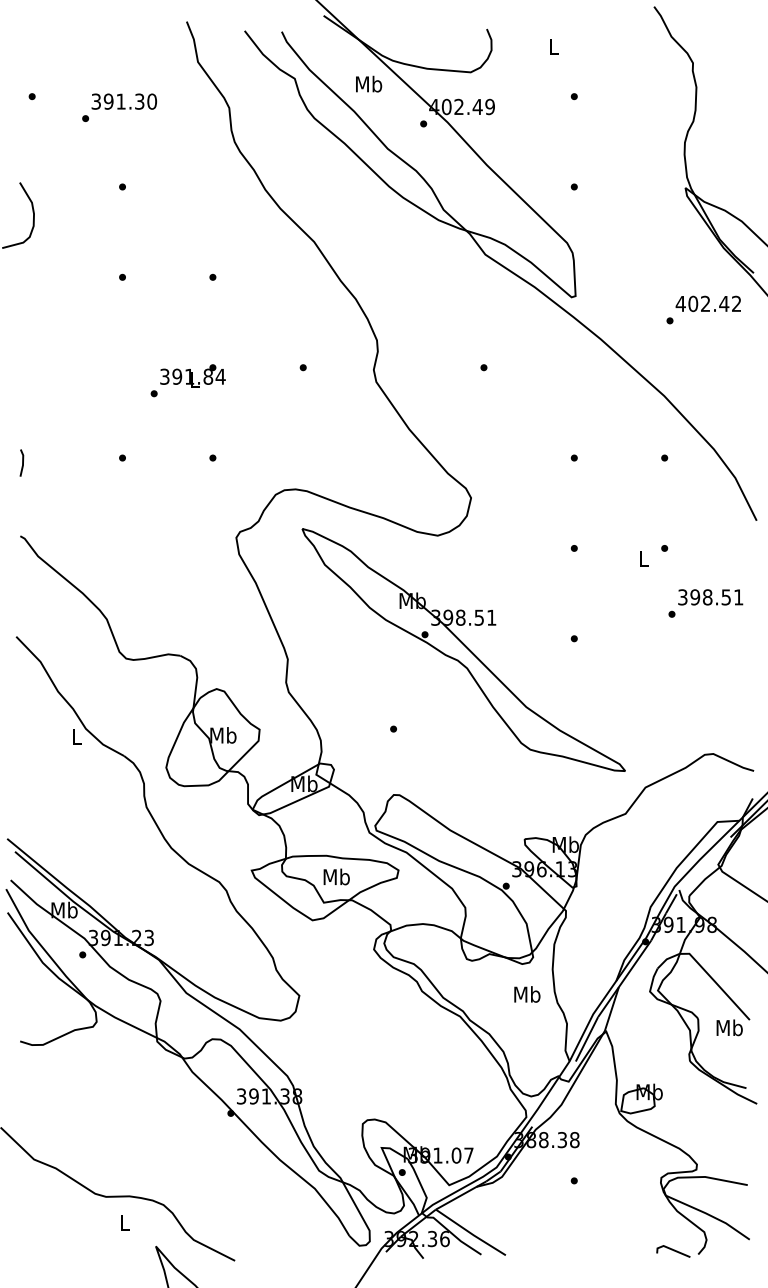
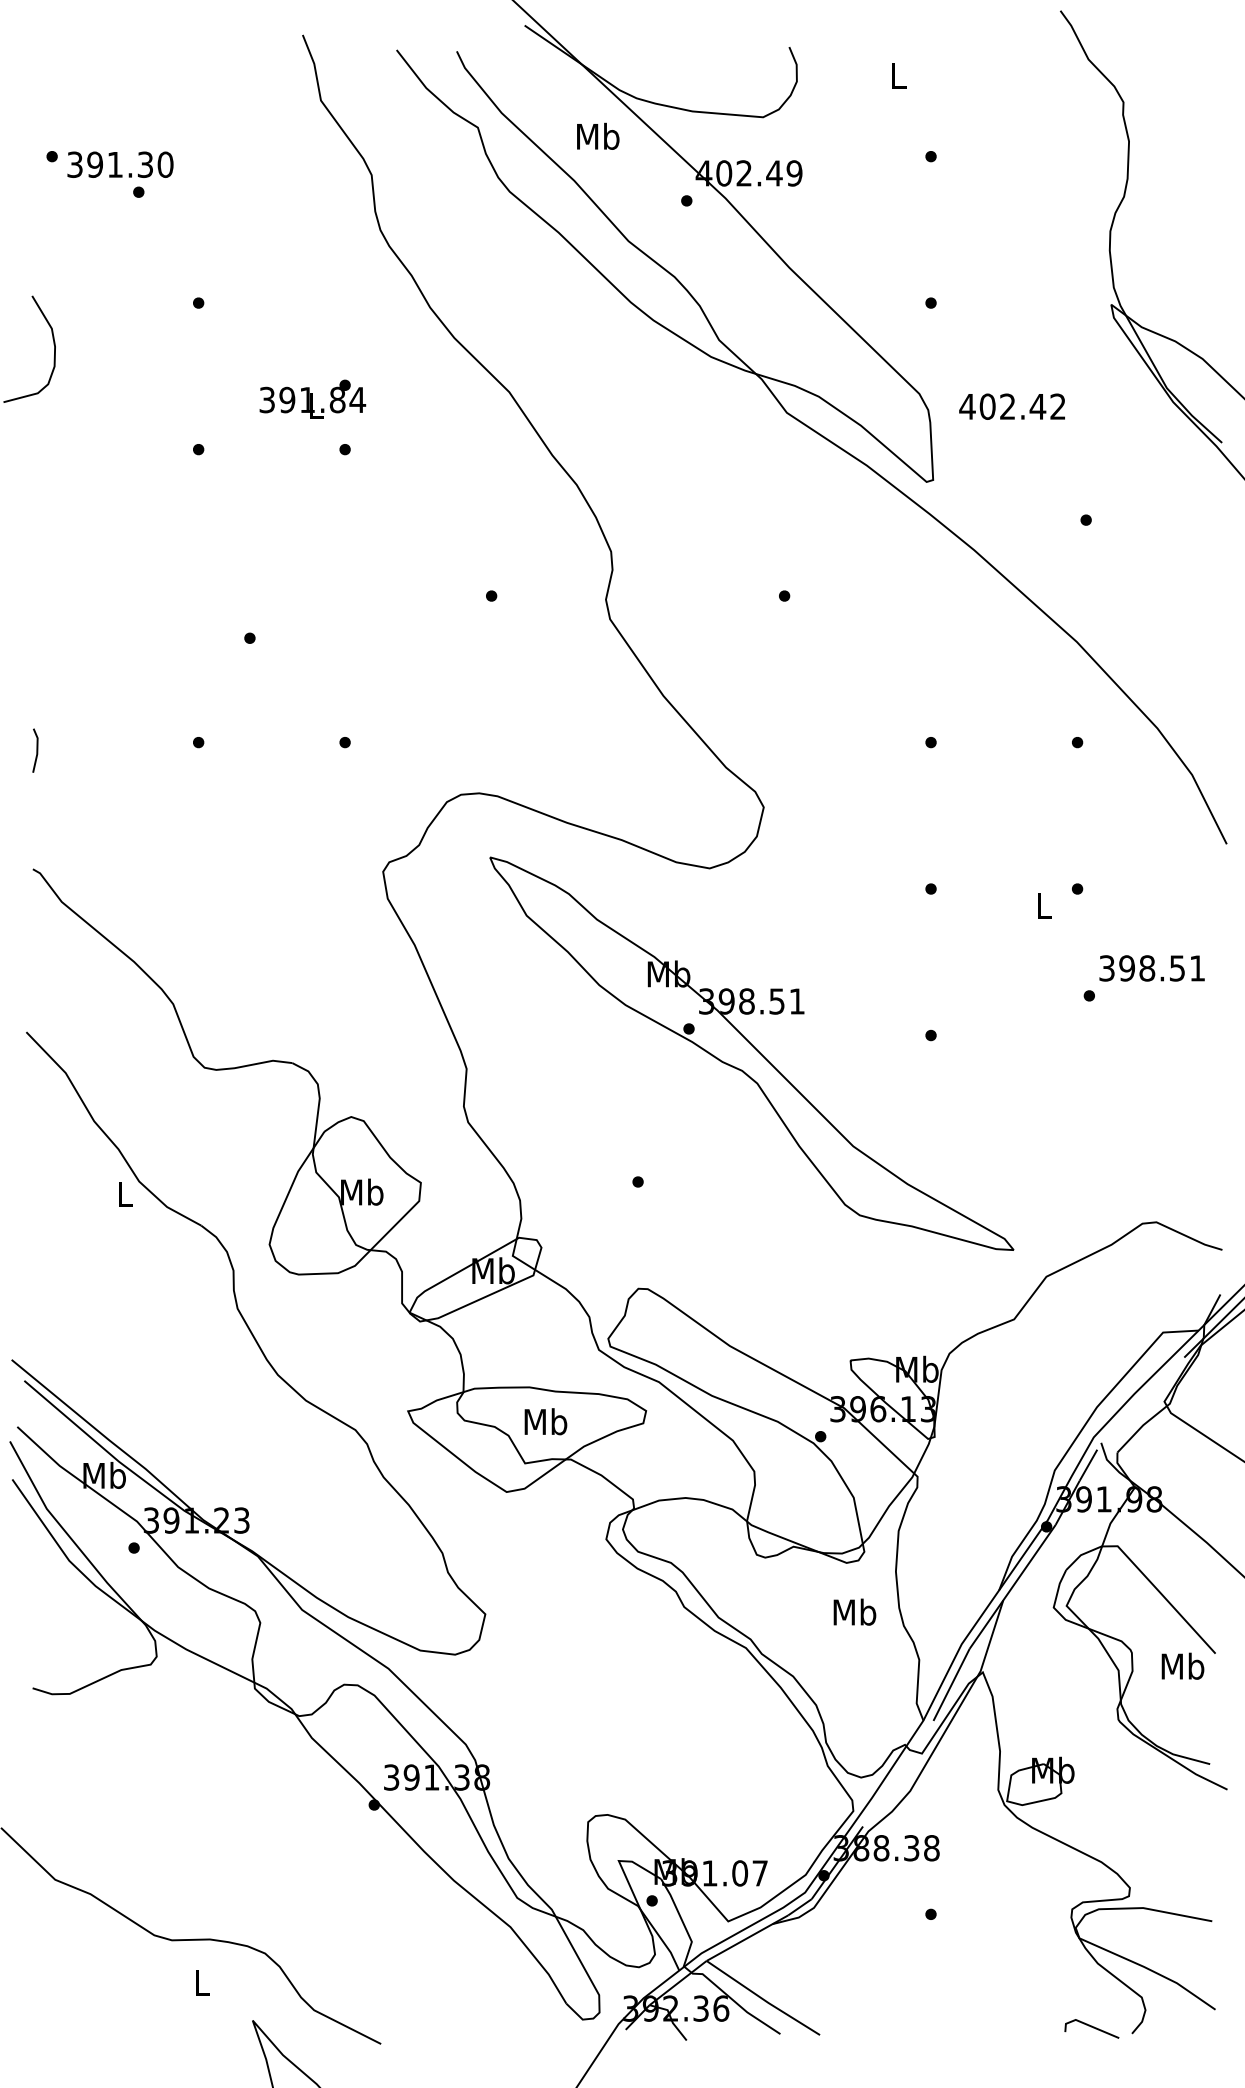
text: (123, 101) -> (119, 164), moved
text: (707, 303) -> (1010, 406), moved
text: (192, 375) -> (312, 397), moved

